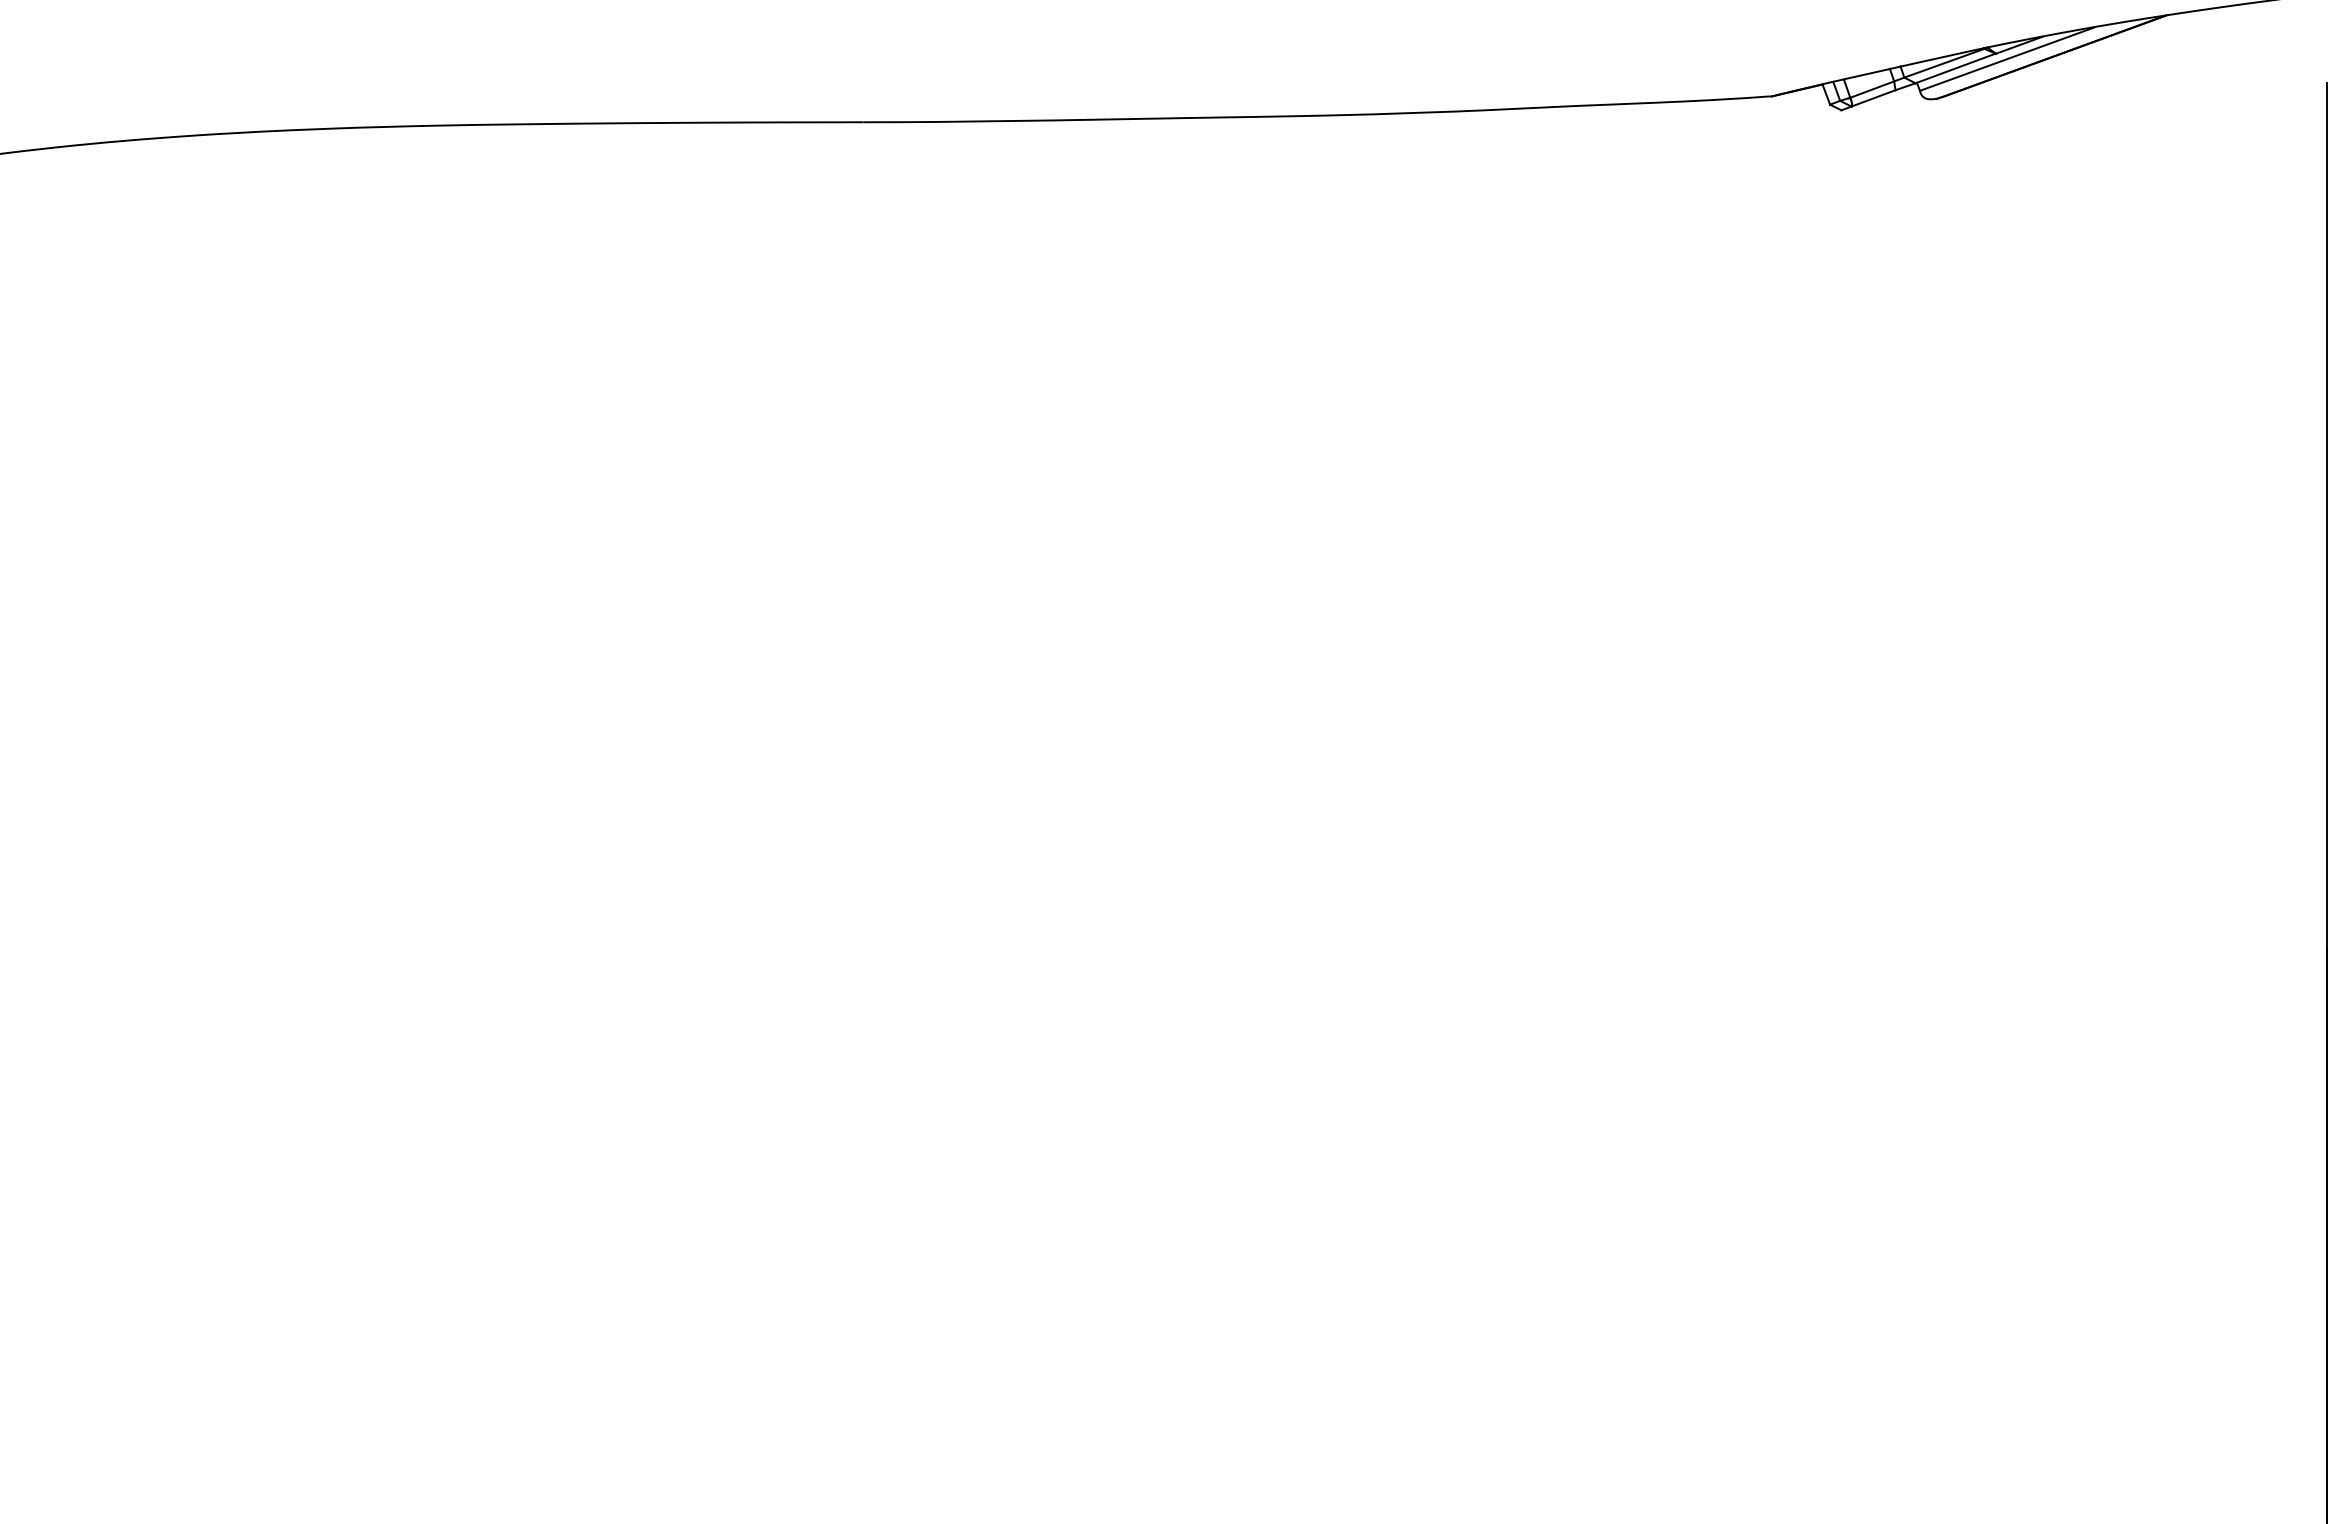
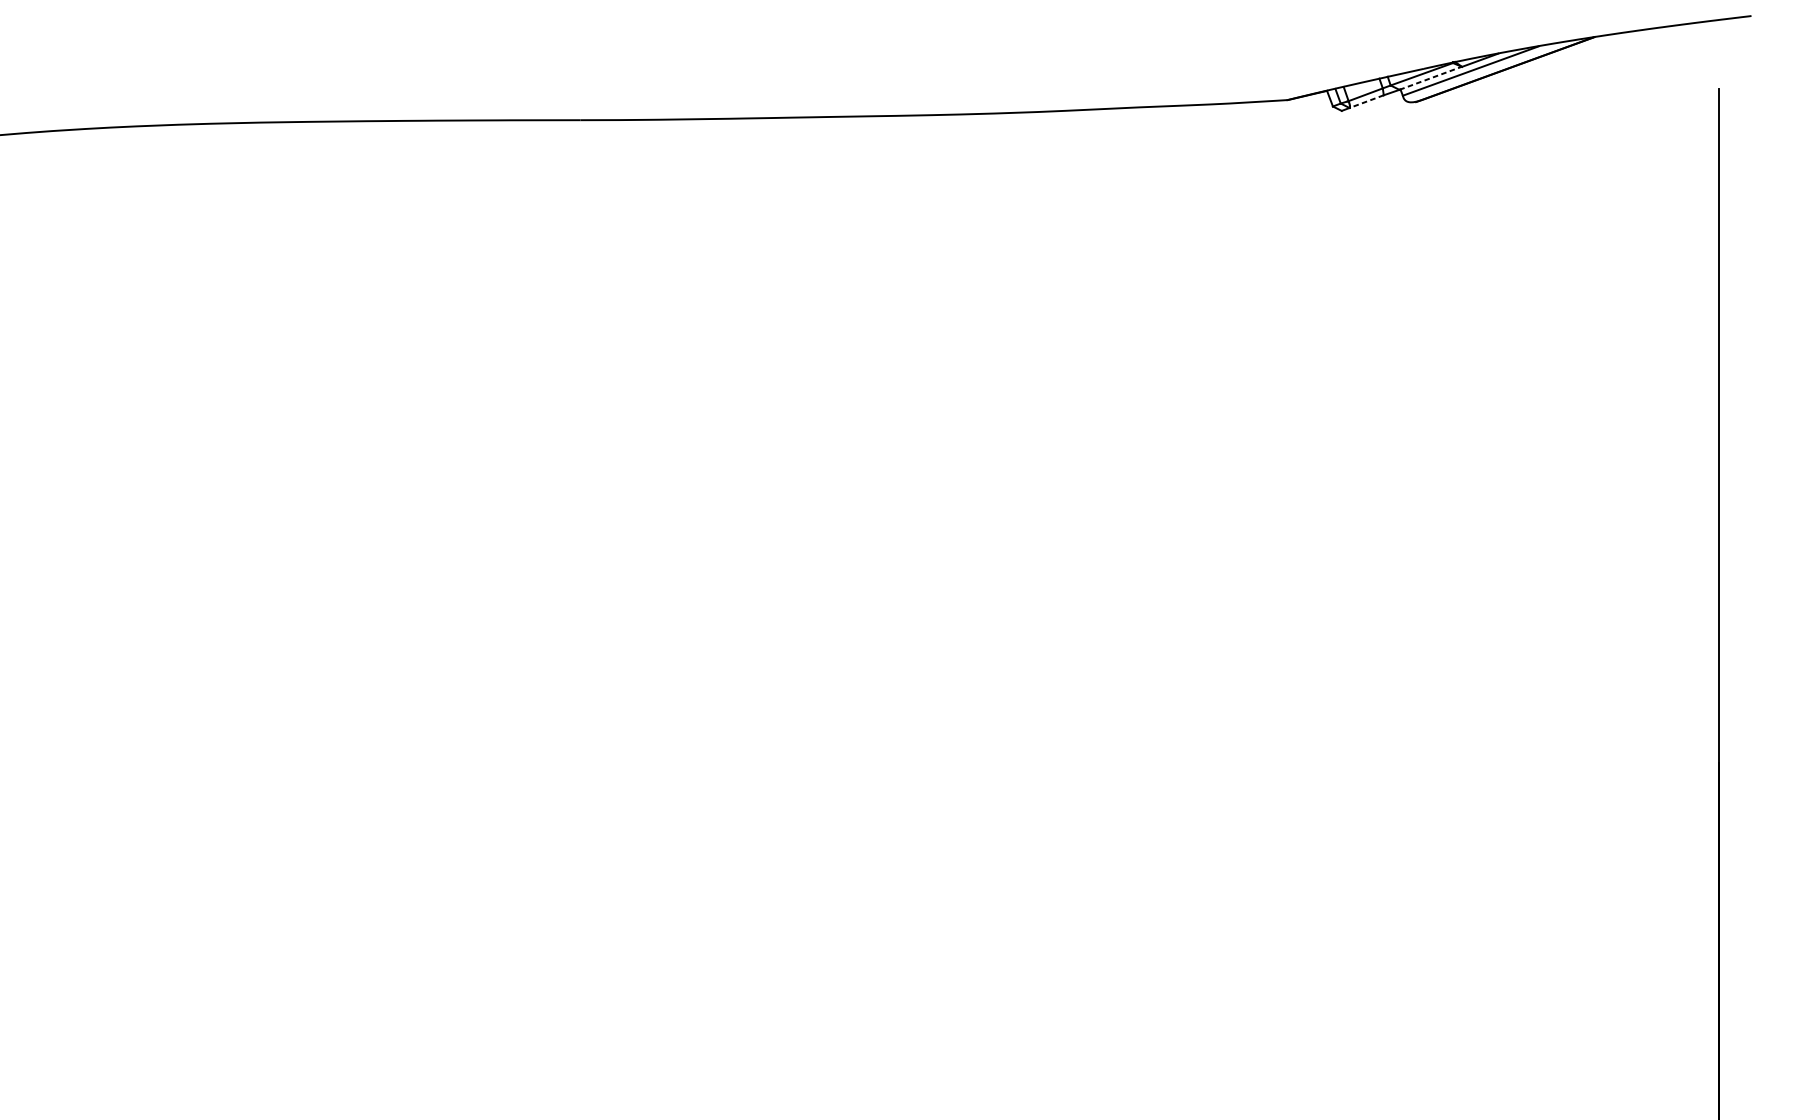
line: (1955, 68) -> (1430, 78), solid -> dashed
line: (1873, 98) -> (1366, 101), solid -> dashed

